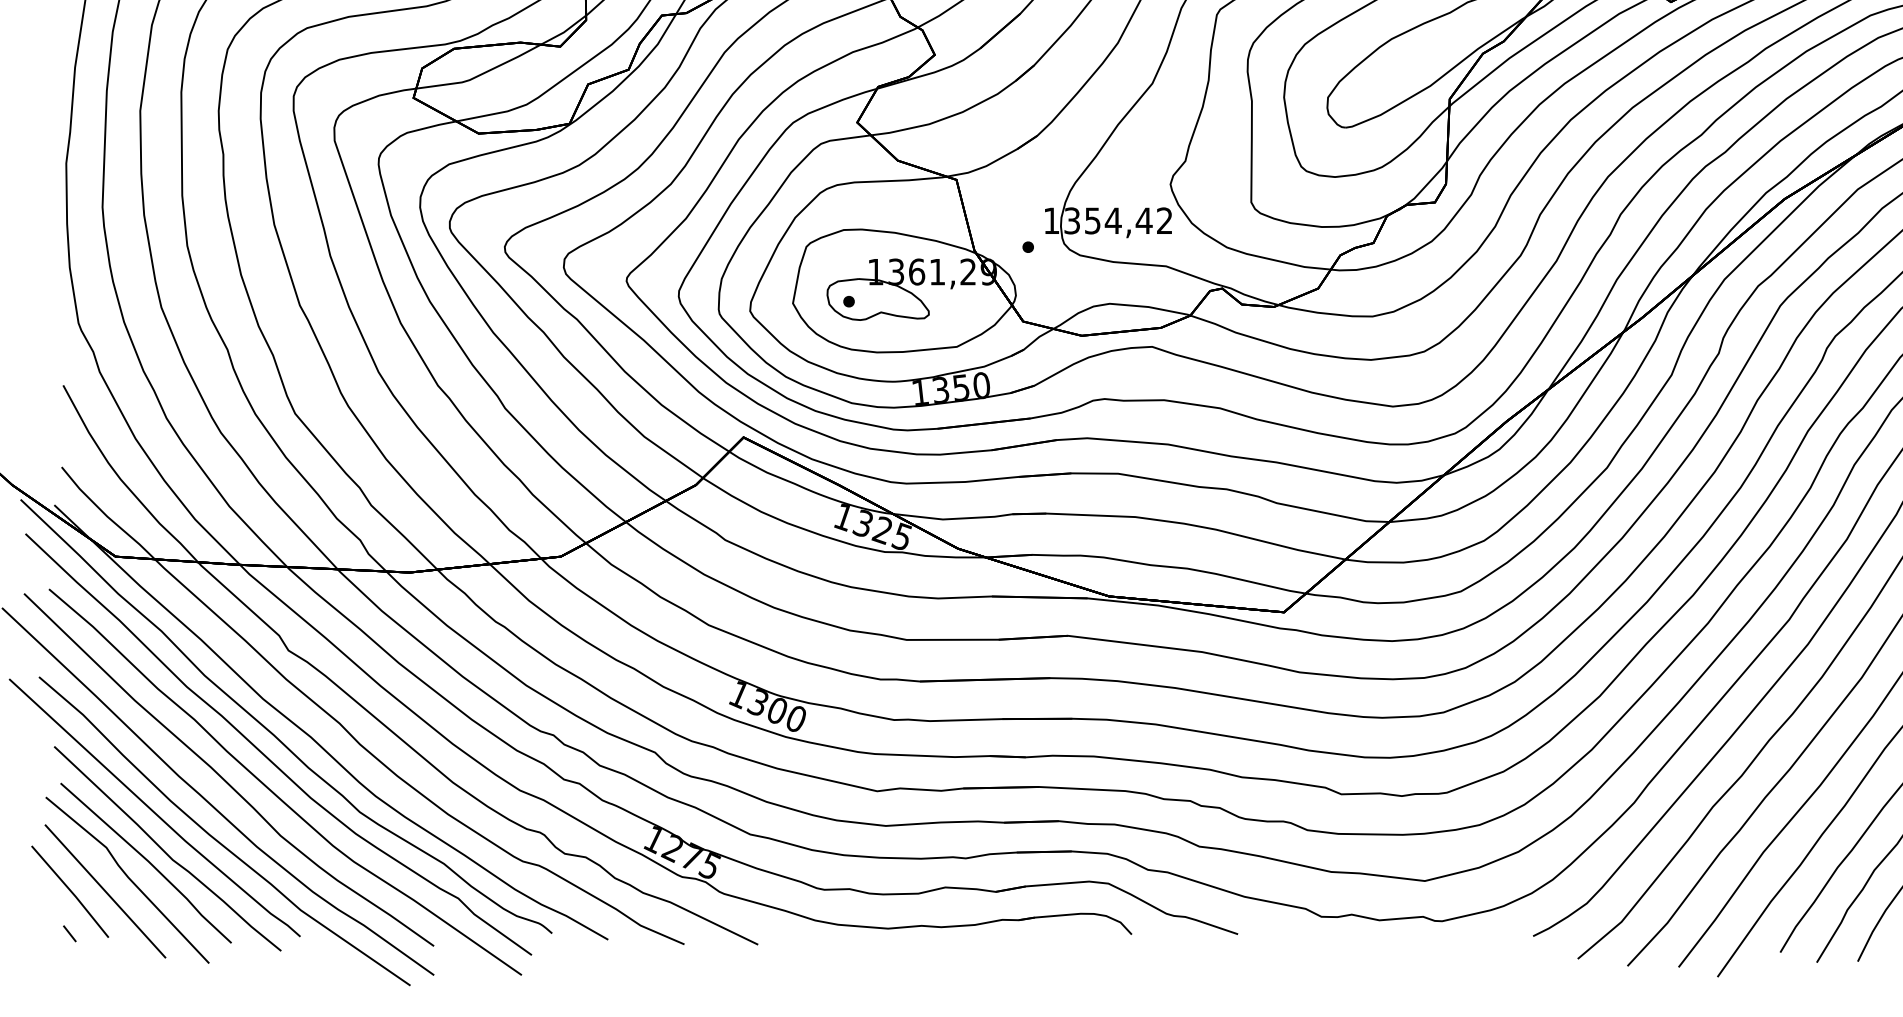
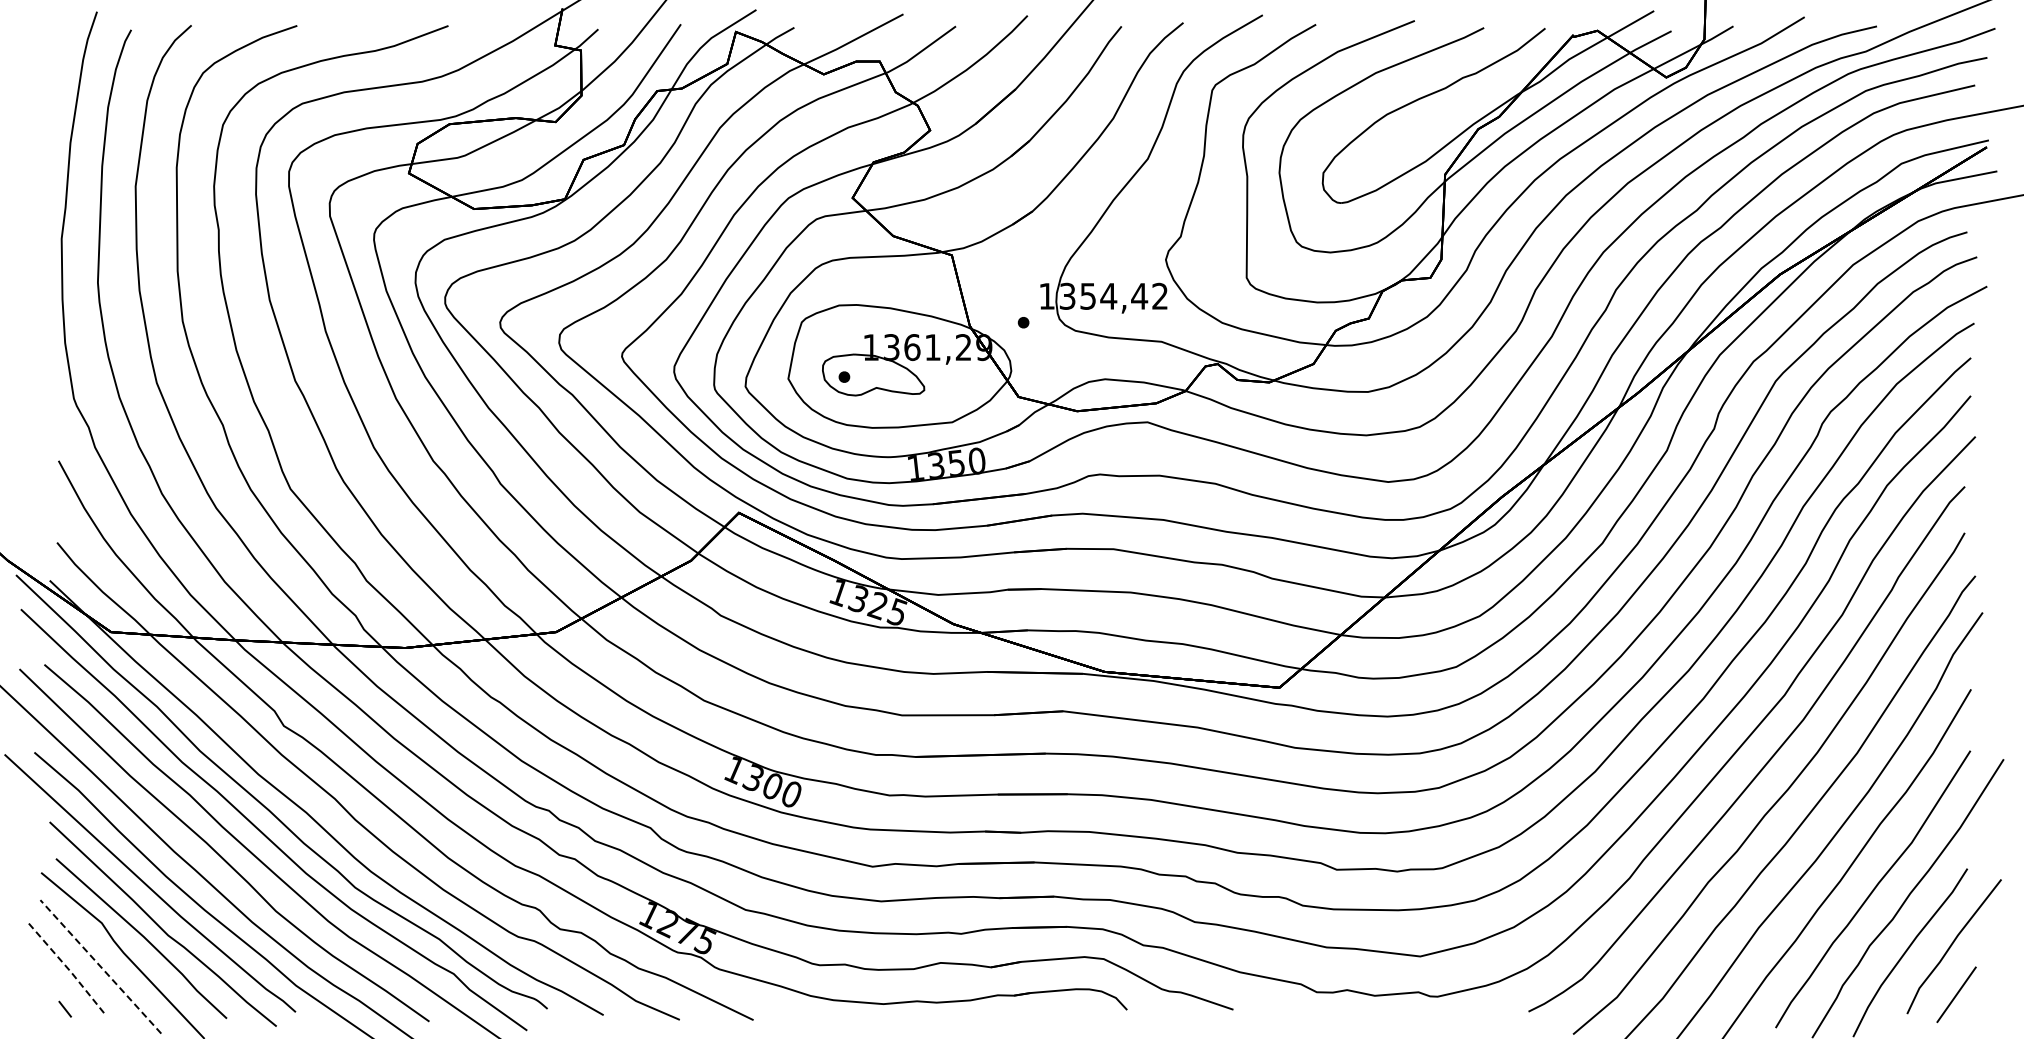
line: (105, 891) -> (100, 966), solid -> dashed
line: (71, 892) -> (66, 967), solid -> dashed

